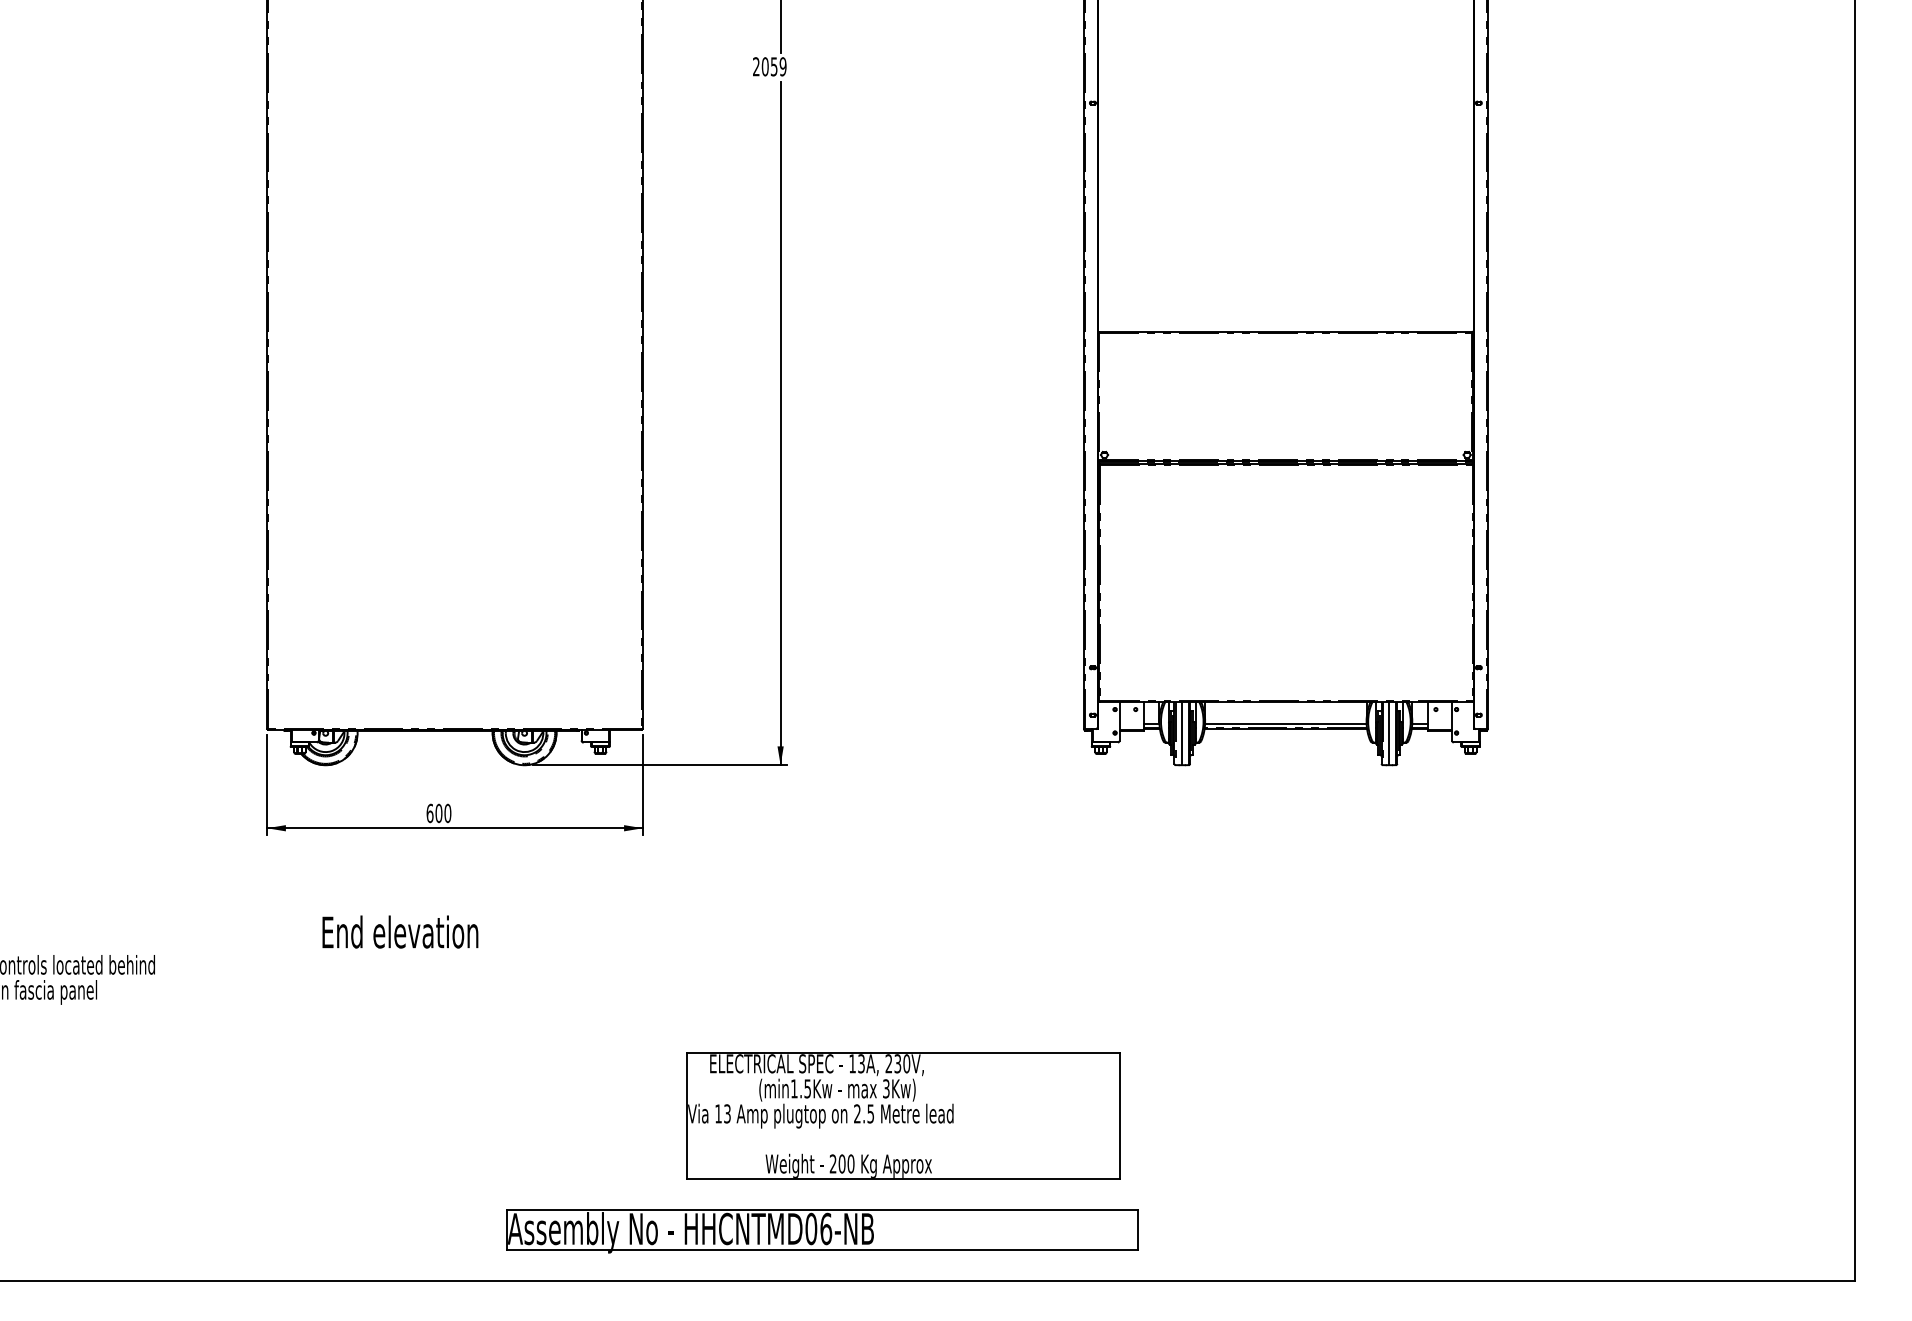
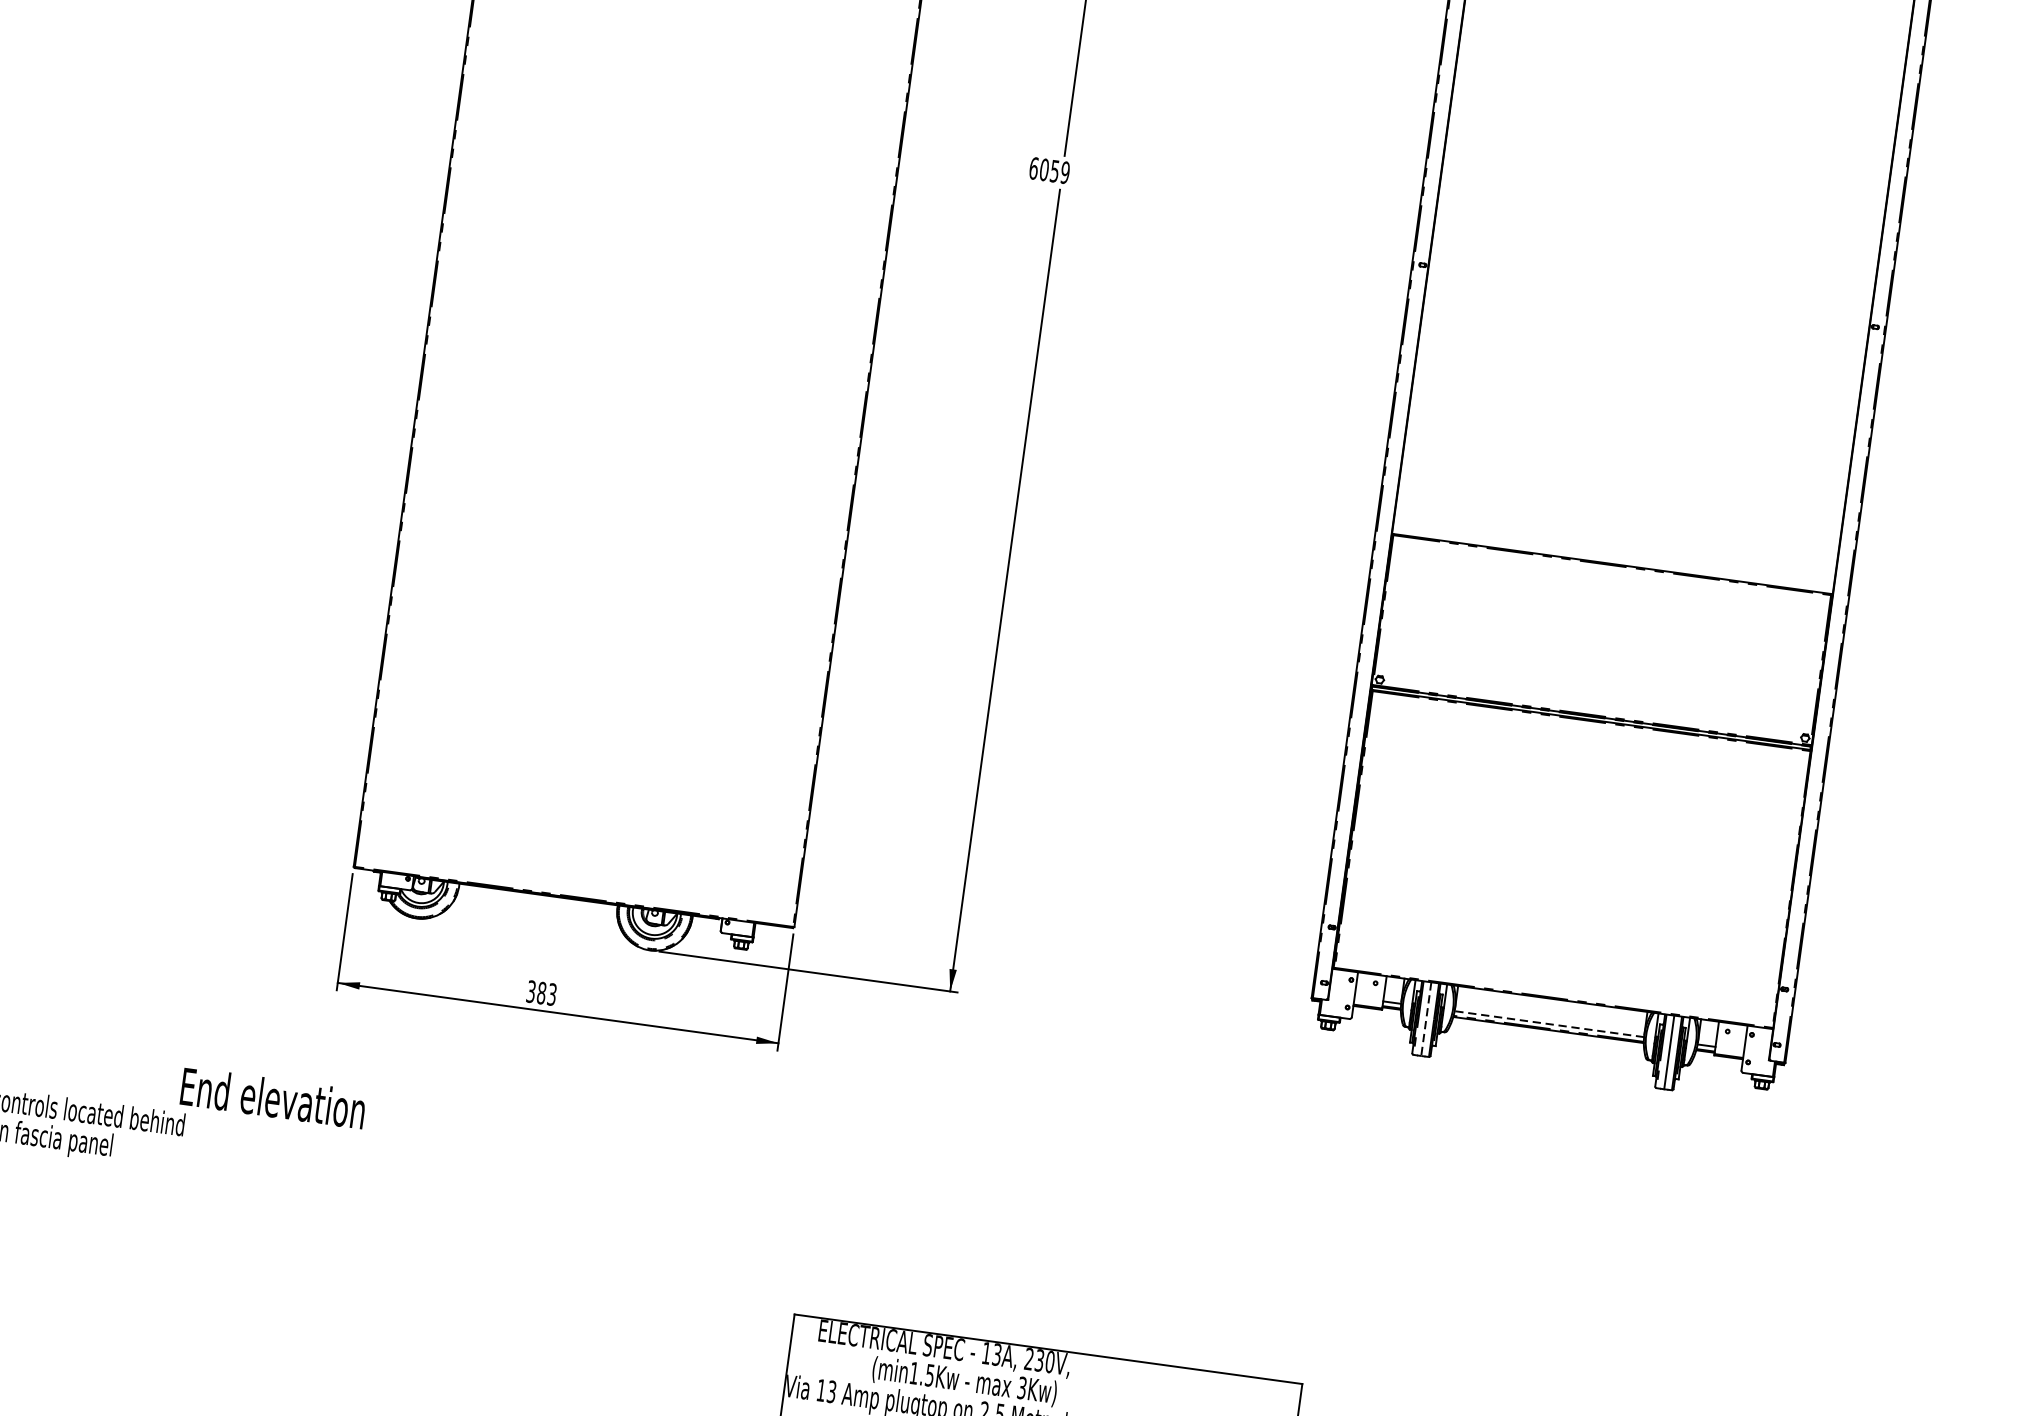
text: (756, 66) -> (1034, 168), 2059 -> 6059
line: (1285, 723) -> (1549, 1023), solid -> dashed
line: (1182, 734) -> (1426, 1020), solid -> dashed
text: (438, 813) -> (541, 993), 600 -> 383
text: (400, 931) -> (273, 1097), moved

